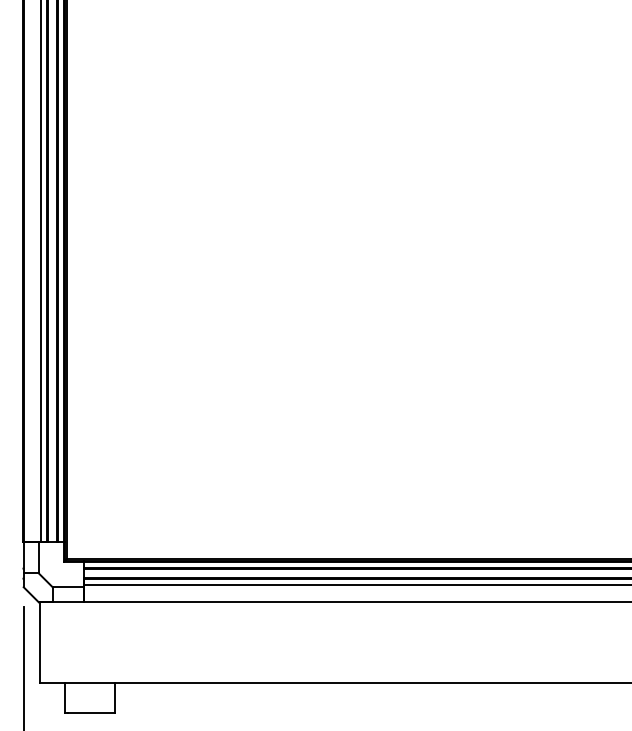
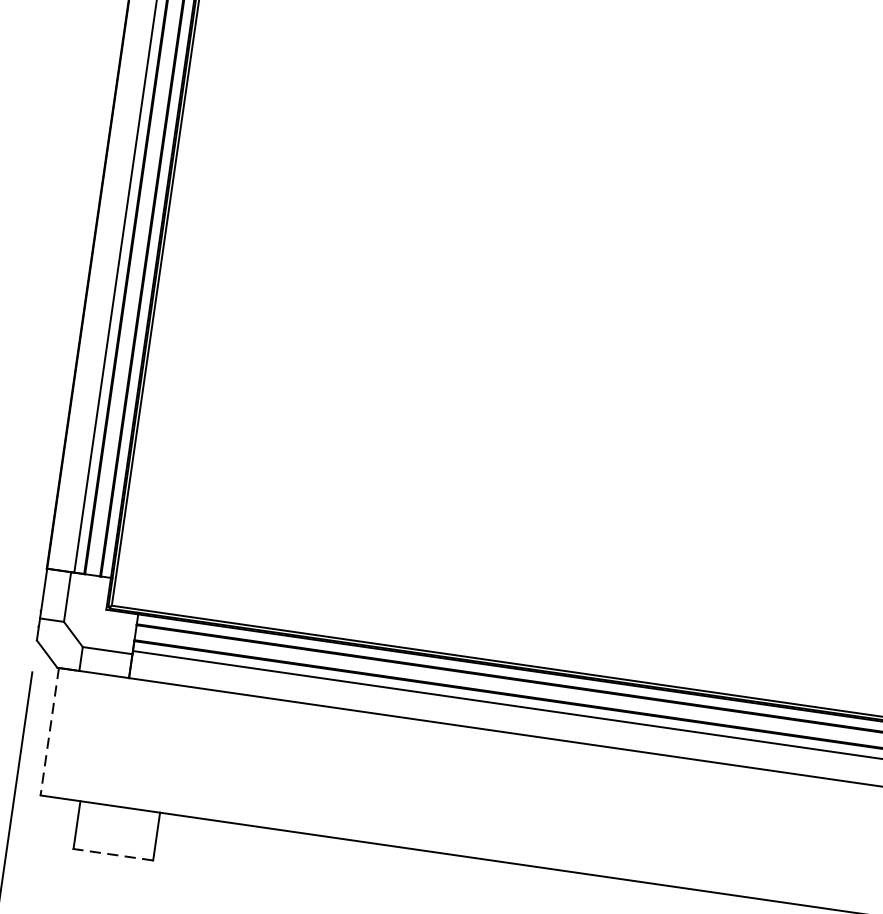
line: (39, 643) -> (49, 733), solid -> dashed
line: (91, 712) -> (115, 854), solid -> dashed

